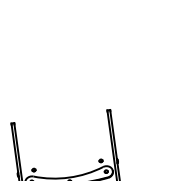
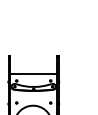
line: (65, 153) -> (33, 74), added

